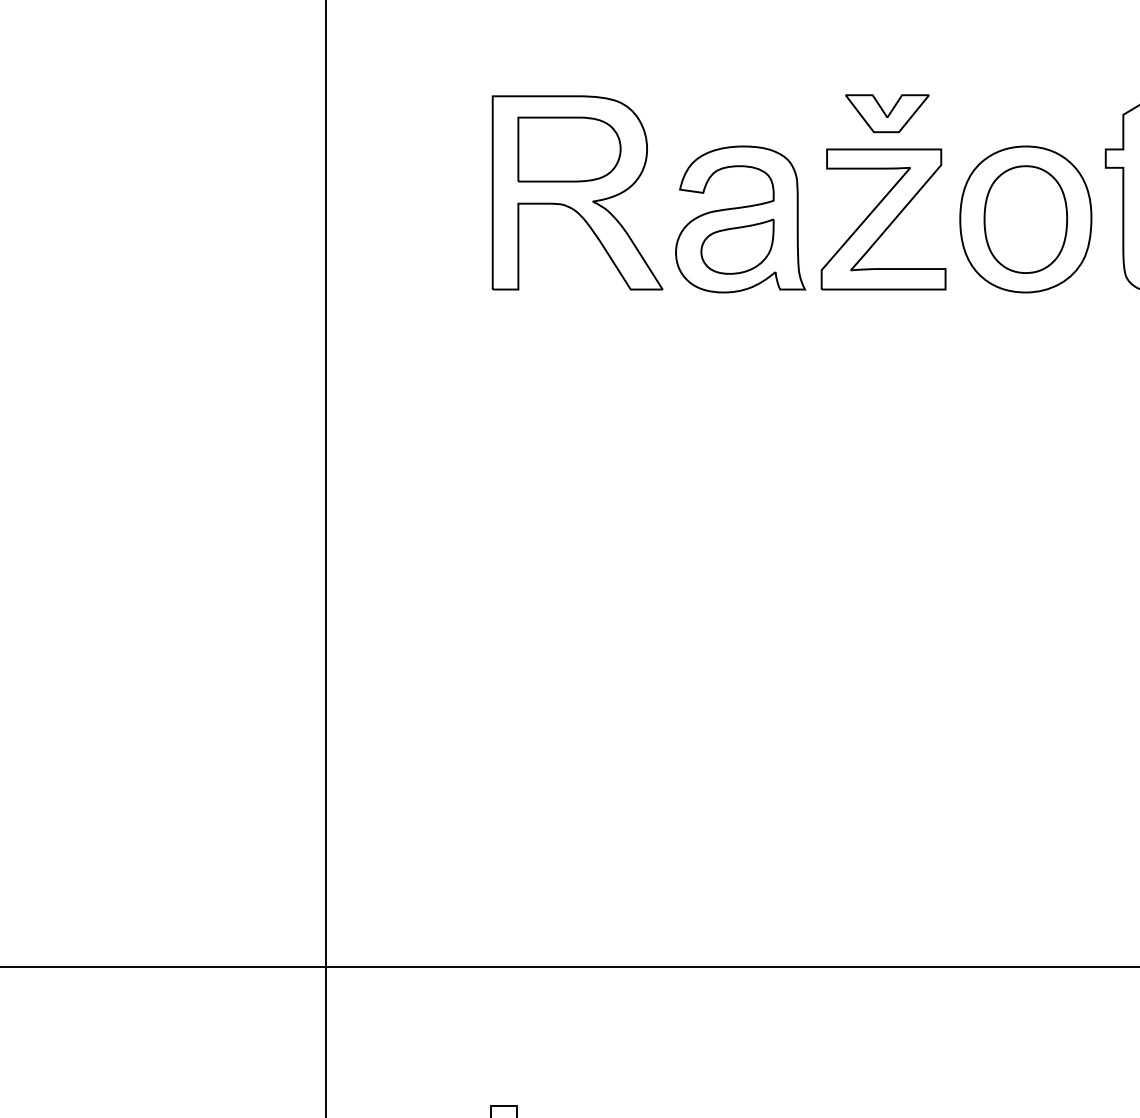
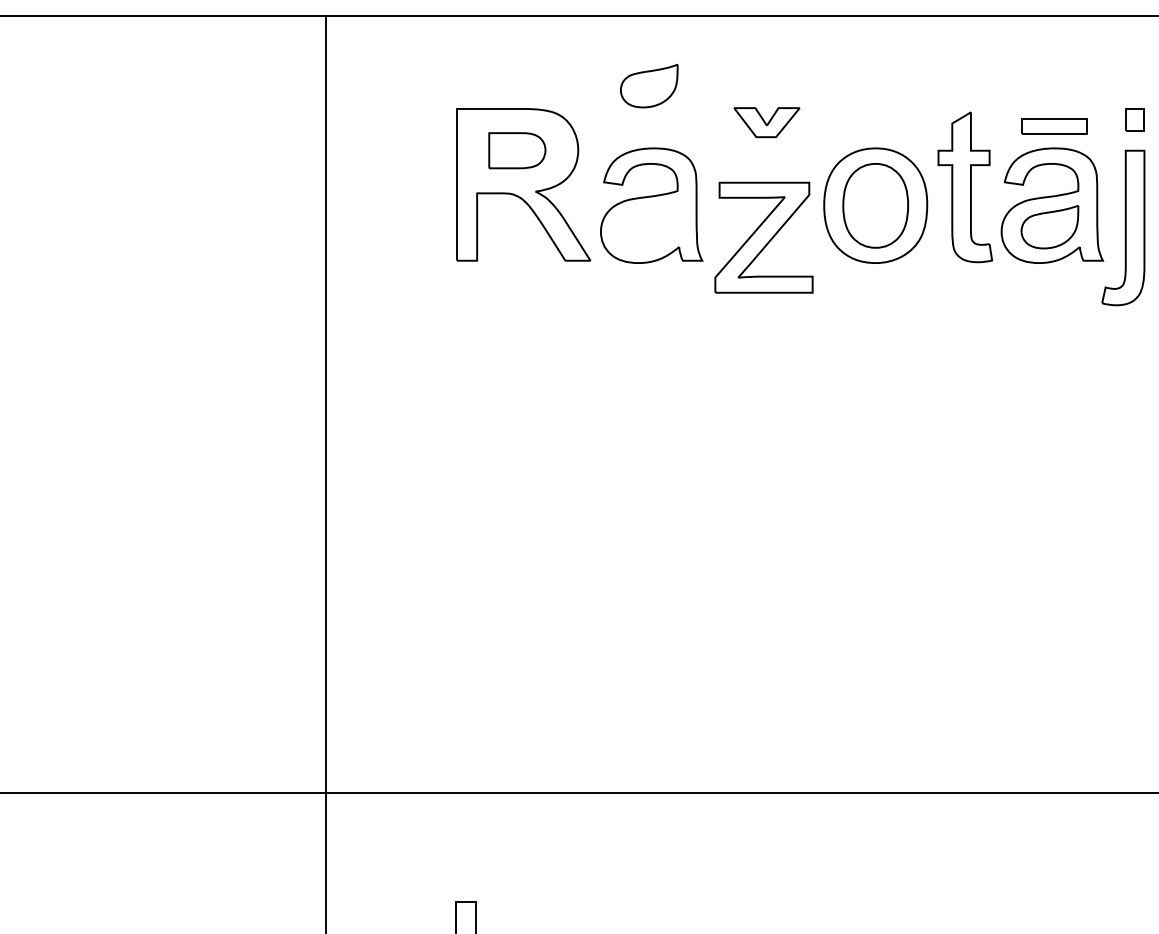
part: (569, 149) -> (517, 150), size x0.7
part: (882, 219) -> (763, 237), moved
part: (737, 247) -> (649, 86), moved

